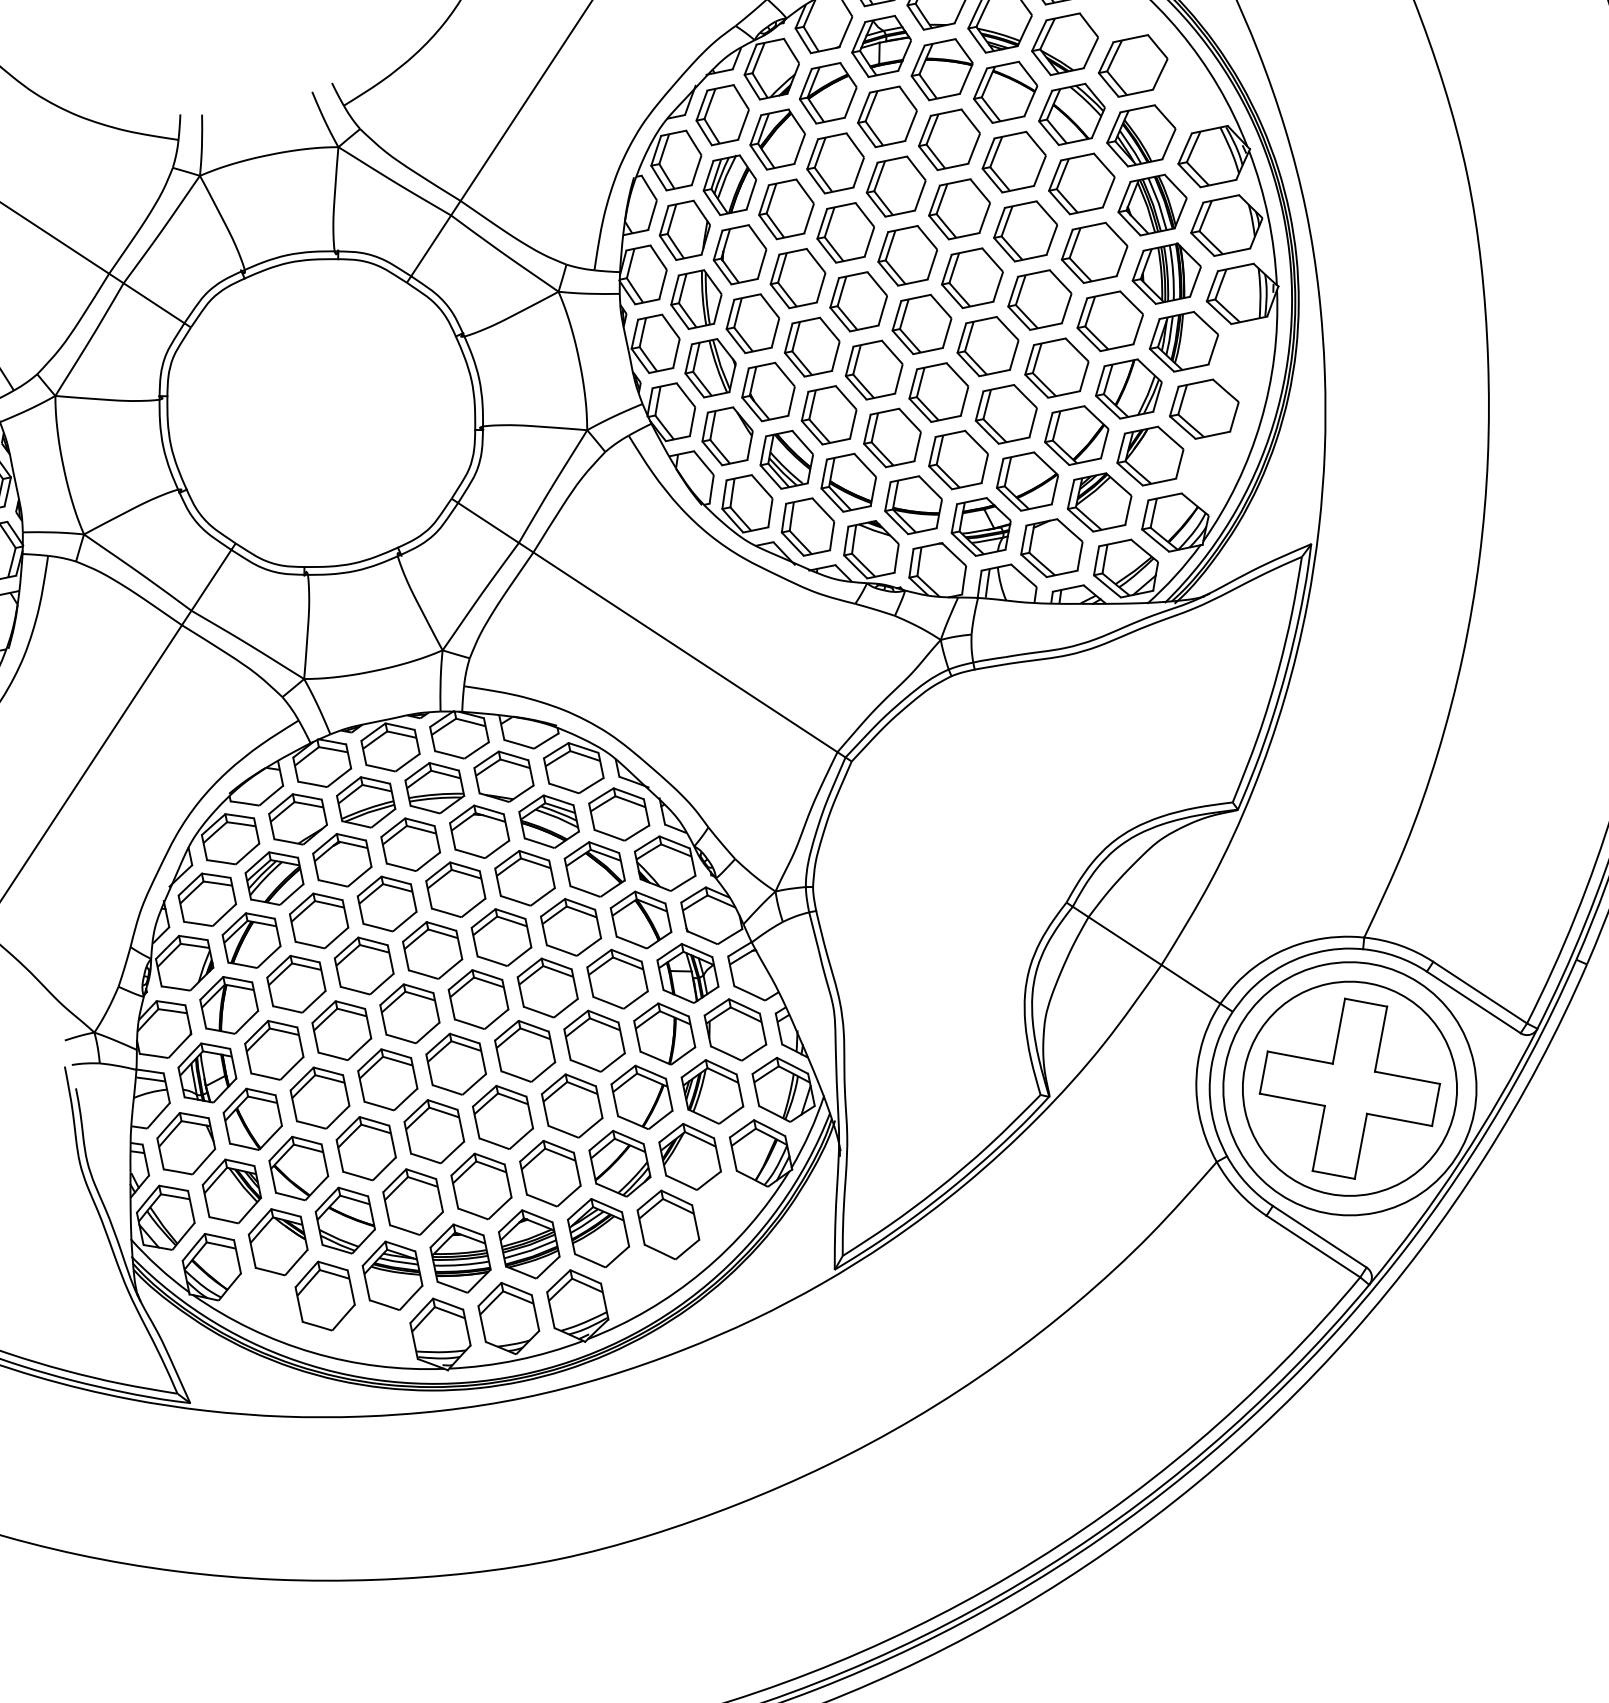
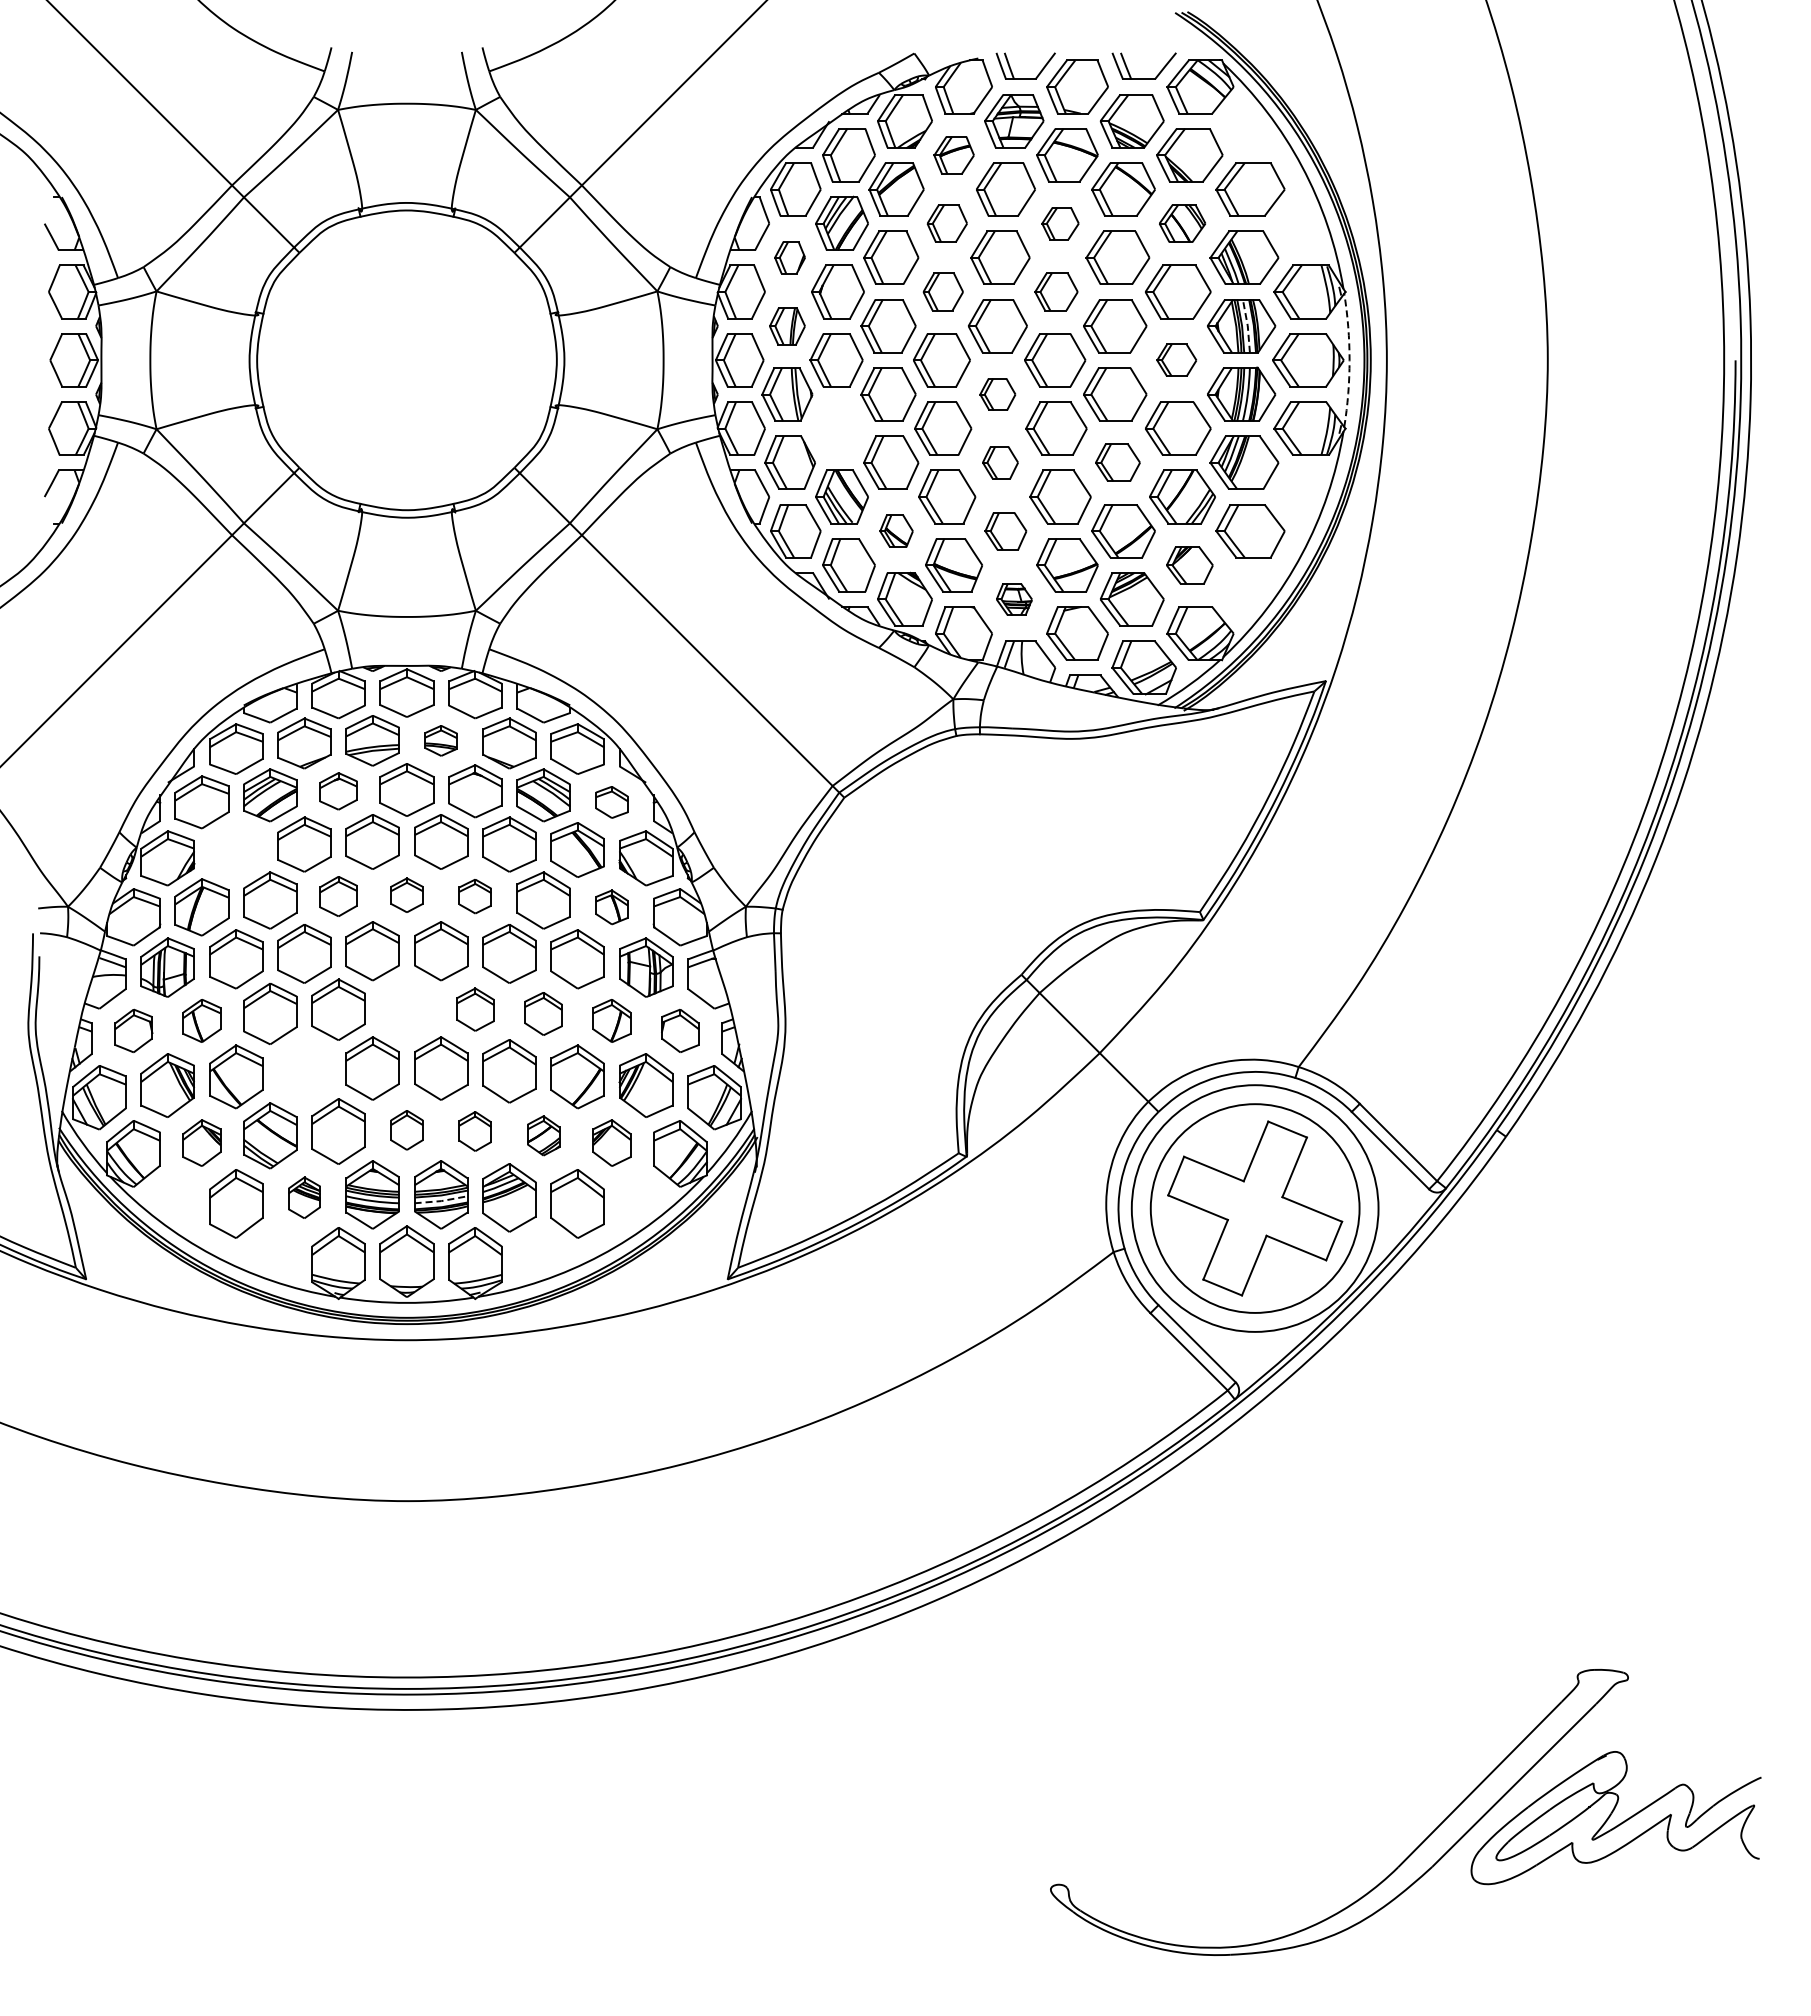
part: (828, 93) -> (954, 155), size x0.7
part: (1071, 114) -> (1182, 223), size x0.7
part: (949, 139) -> (1060, 223), size x0.6
part: (835, 163) -> (947, 223), size x0.7
line: (1158, 203) -> (1247, 325), solid -> dashed
part: (959, 208) -> (1056, 291), size x0.7
arc: (1268, 217) -> (1349, 360), solid -> dashed
part: (684, 230) -> (789, 257), size x0.6
part: (845, 232) -> (943, 291), size x0.7
part: (1094, 253) -> (1176, 360), size x0.6
part: (696, 299) -> (787, 326), size x0.7
part: (921, 324) -> (997, 394), size x0.6
part: (1056, 367) -> (1117, 462), size x0.7
part: (768, 392) -> (837, 428), removed
part: (938, 392) -> (1000, 462), size x0.6
part: (1150, 456) -> (1189, 565), size x0.7
part: (958, 460) -> (1005, 531), size x0.7
part: (848, 483) -> (896, 531), size x0.6
part: (981, 526) -> (1014, 599), size x0.6
part: (435, 787) -> (441, 740), size x0.6
part: (618, 814) -> (611, 802), size x0.6
part: (342, 860) -> (338, 791), size x0.7
part: (640, 920) -> (611, 907), size x0.6
part: (501, 937) -> (475, 896), size x0.6
part: (251, 940) -> (236, 849), removed
part: (432, 950) -> (406, 895), size x0.6
part: (364, 966) -> (338, 896), size x0.7
part: (735, 1029) -> (680, 1030), size x0.7
part: (664, 1033) -> (611, 1020), size x0.7
part: (594, 1040) -> (543, 1013), size x0.7
part: (525, 1051) -> (475, 1009), size x0.7
part: (455, 1064) -> (406, 1008), removed
part: (252, 1119) -> (201, 1020), size x0.7
part: (185, 1143) -> (133, 1030), size x0.7
part: (366, 1148) -> (304, 1071), removed
part: (689, 1156) -> (611, 1142), size x0.7
part: (619, 1163) -> (543, 1135), size x0.6
part: (550, 1173) -> (475, 1131), size x0.6
part: (481, 1186) -> (406, 1130), size x0.6
part: (277, 1241) -> (201, 1142), size x0.7
line: (530, 1251) -> (441, 1201), solid -> dashed
part: (392, 1275) -> (304, 1197), size x0.6

